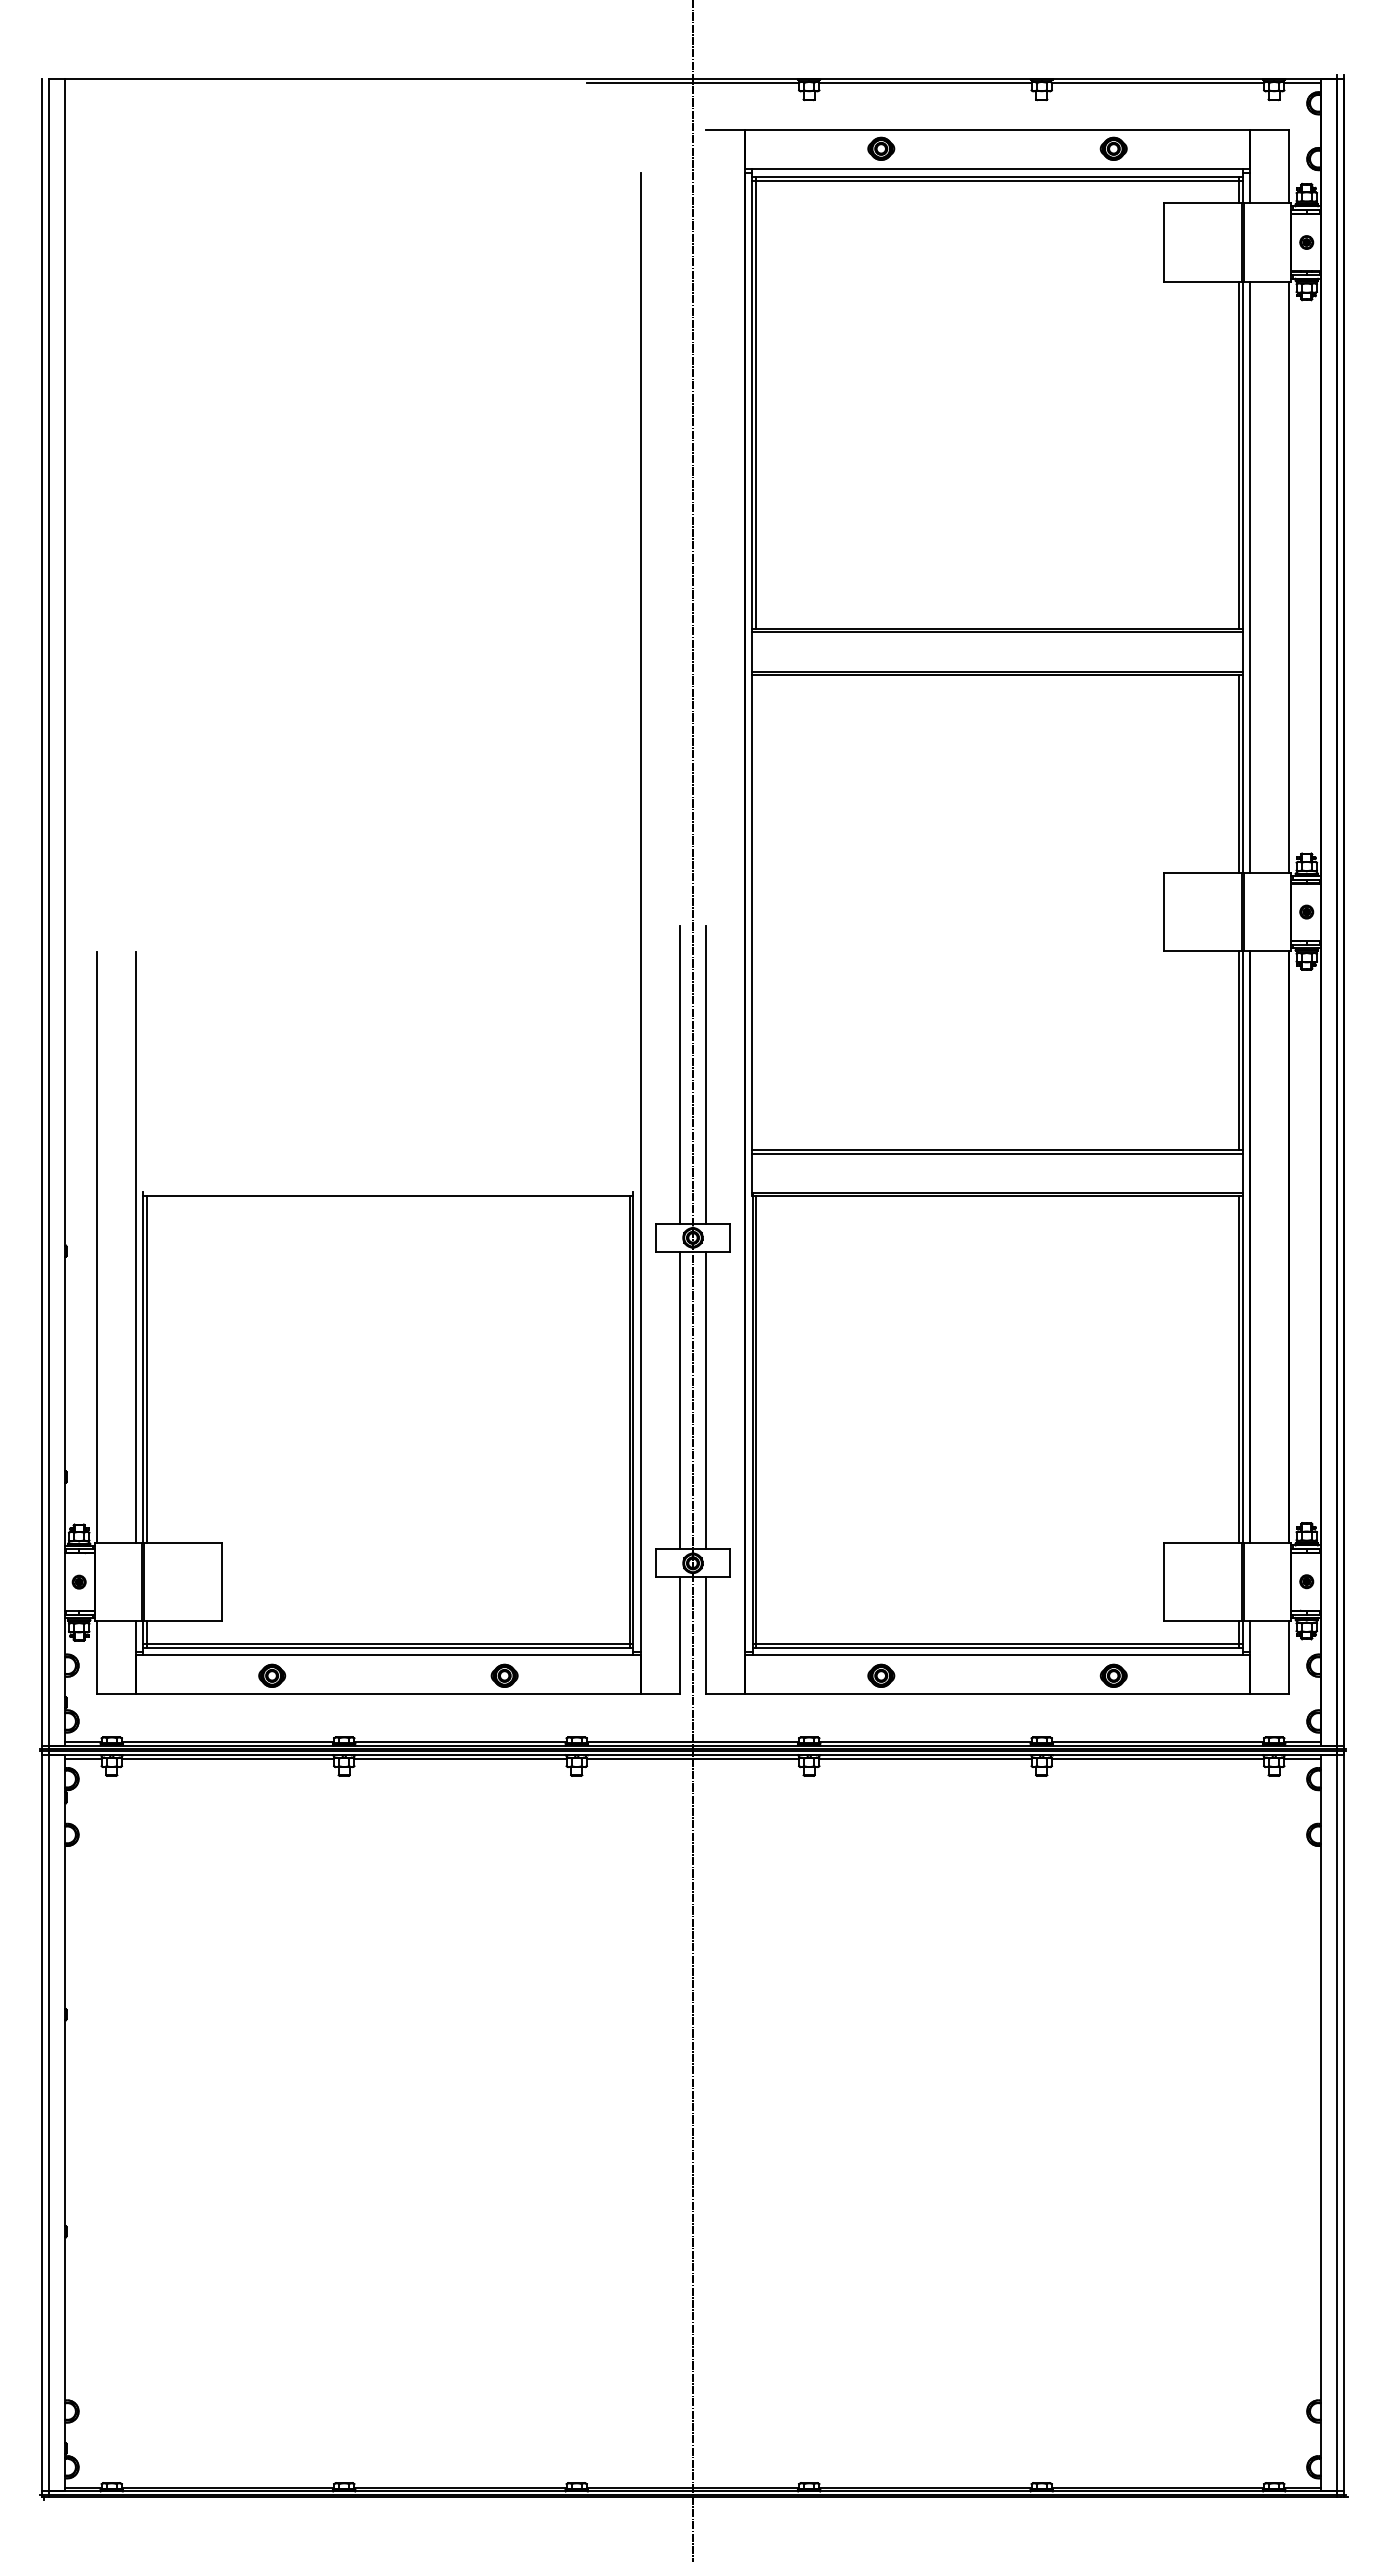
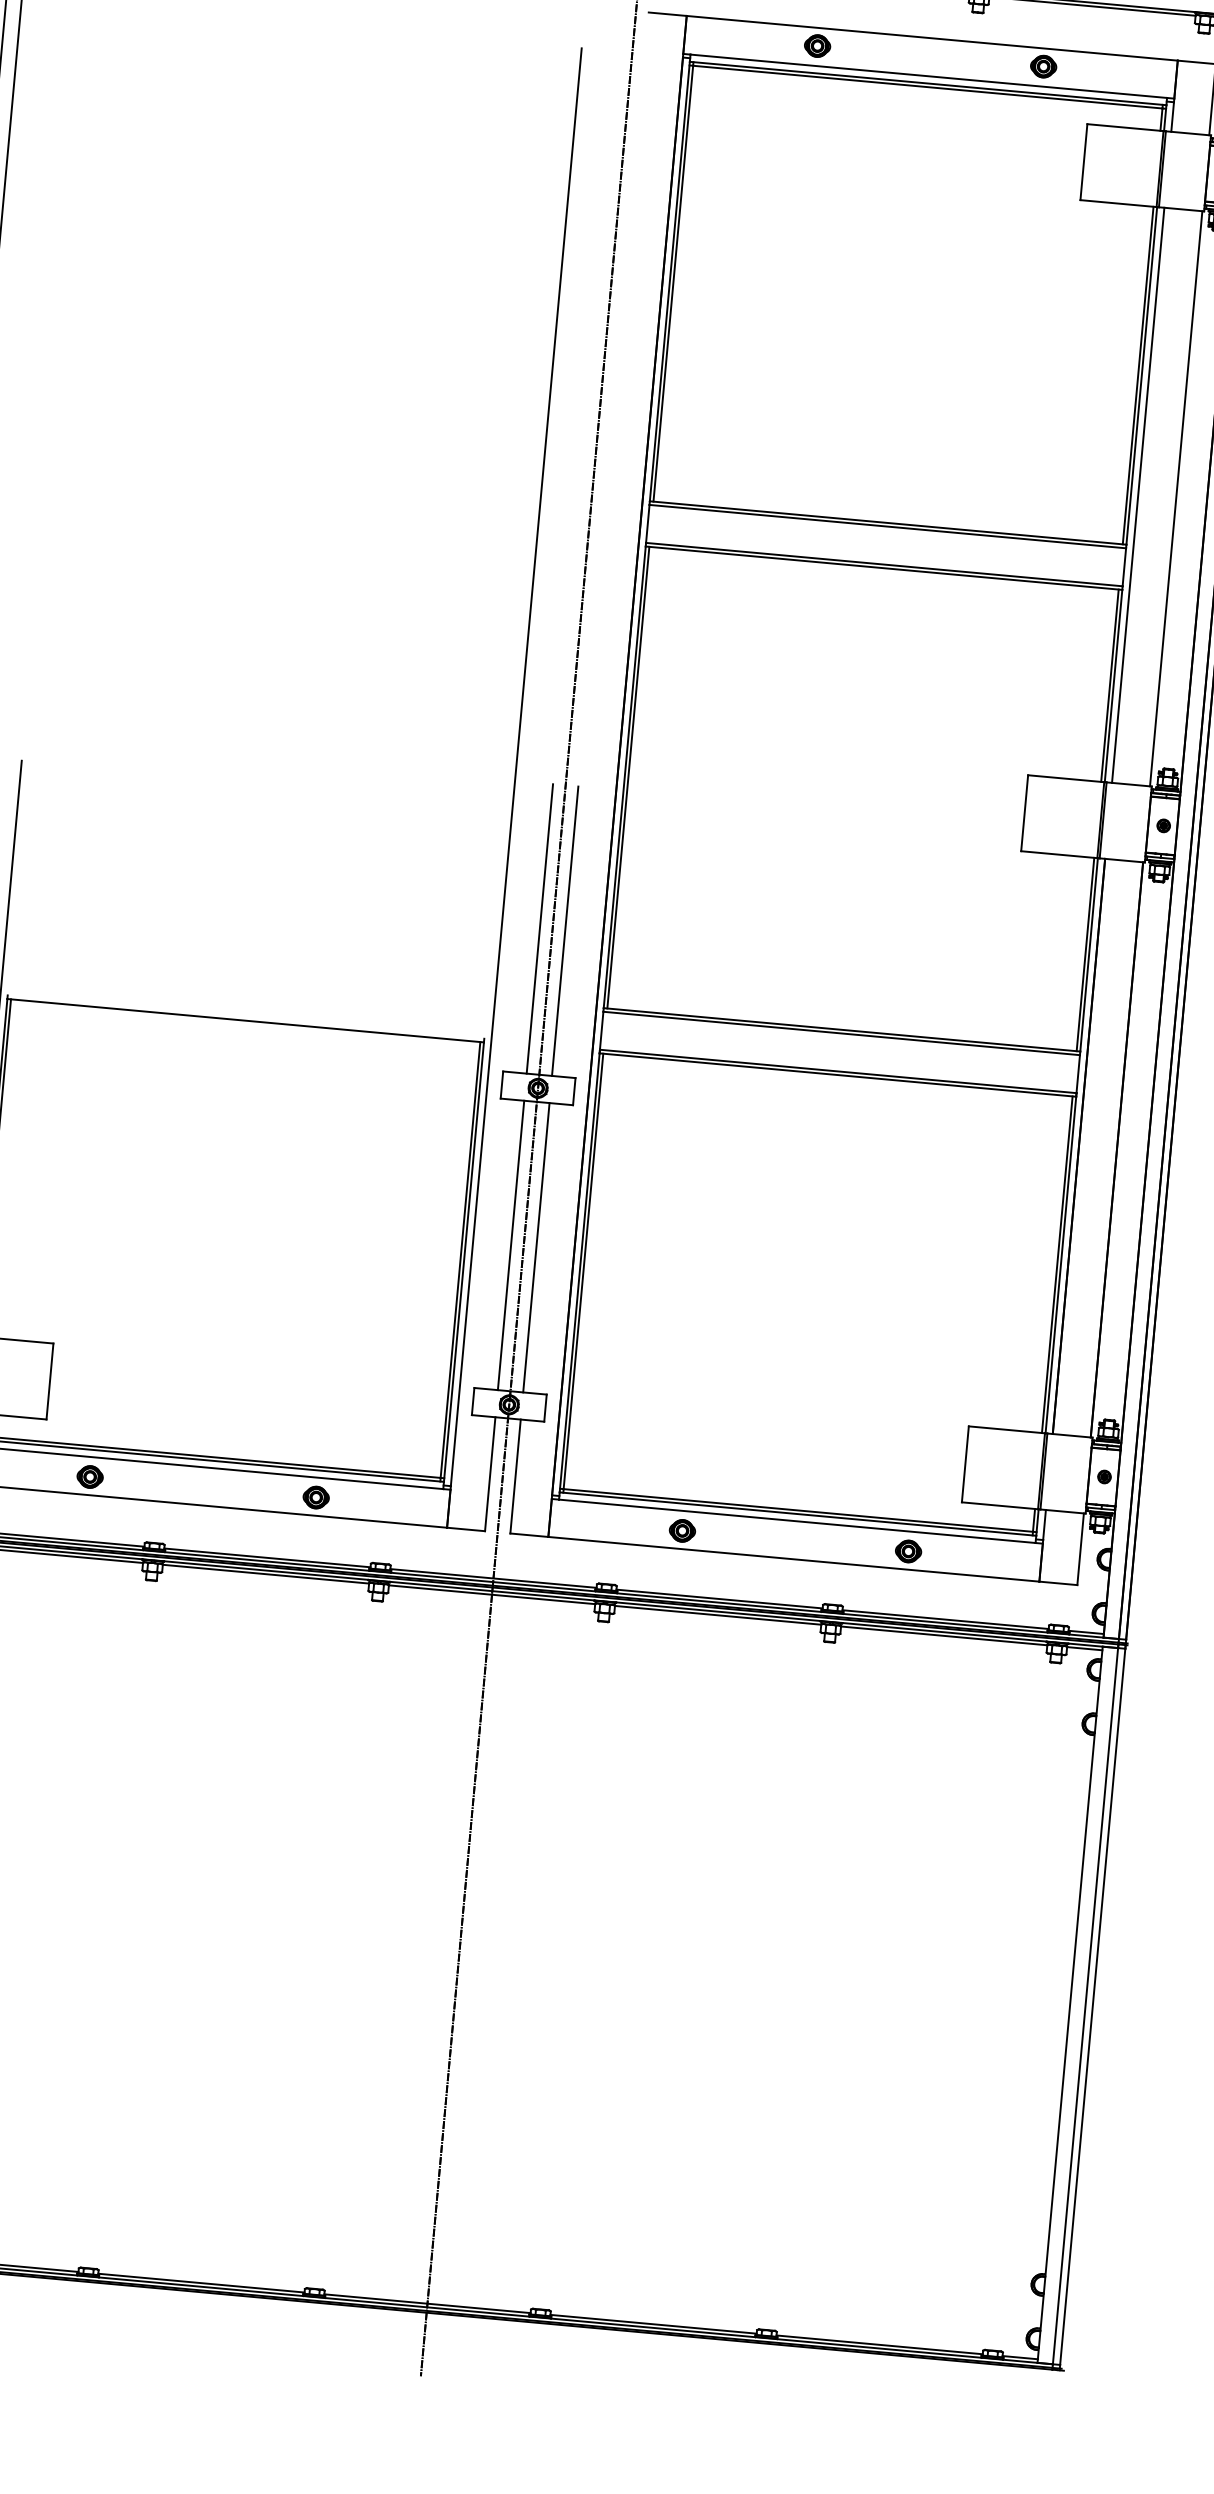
line: (756, 912) -> (628, 777), added

